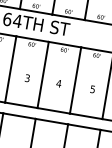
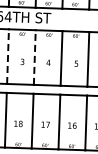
line: (11, 69) -> (8, 56), solid -> dashed
line: (42, 74) -> (34, 57), solid -> dashed

